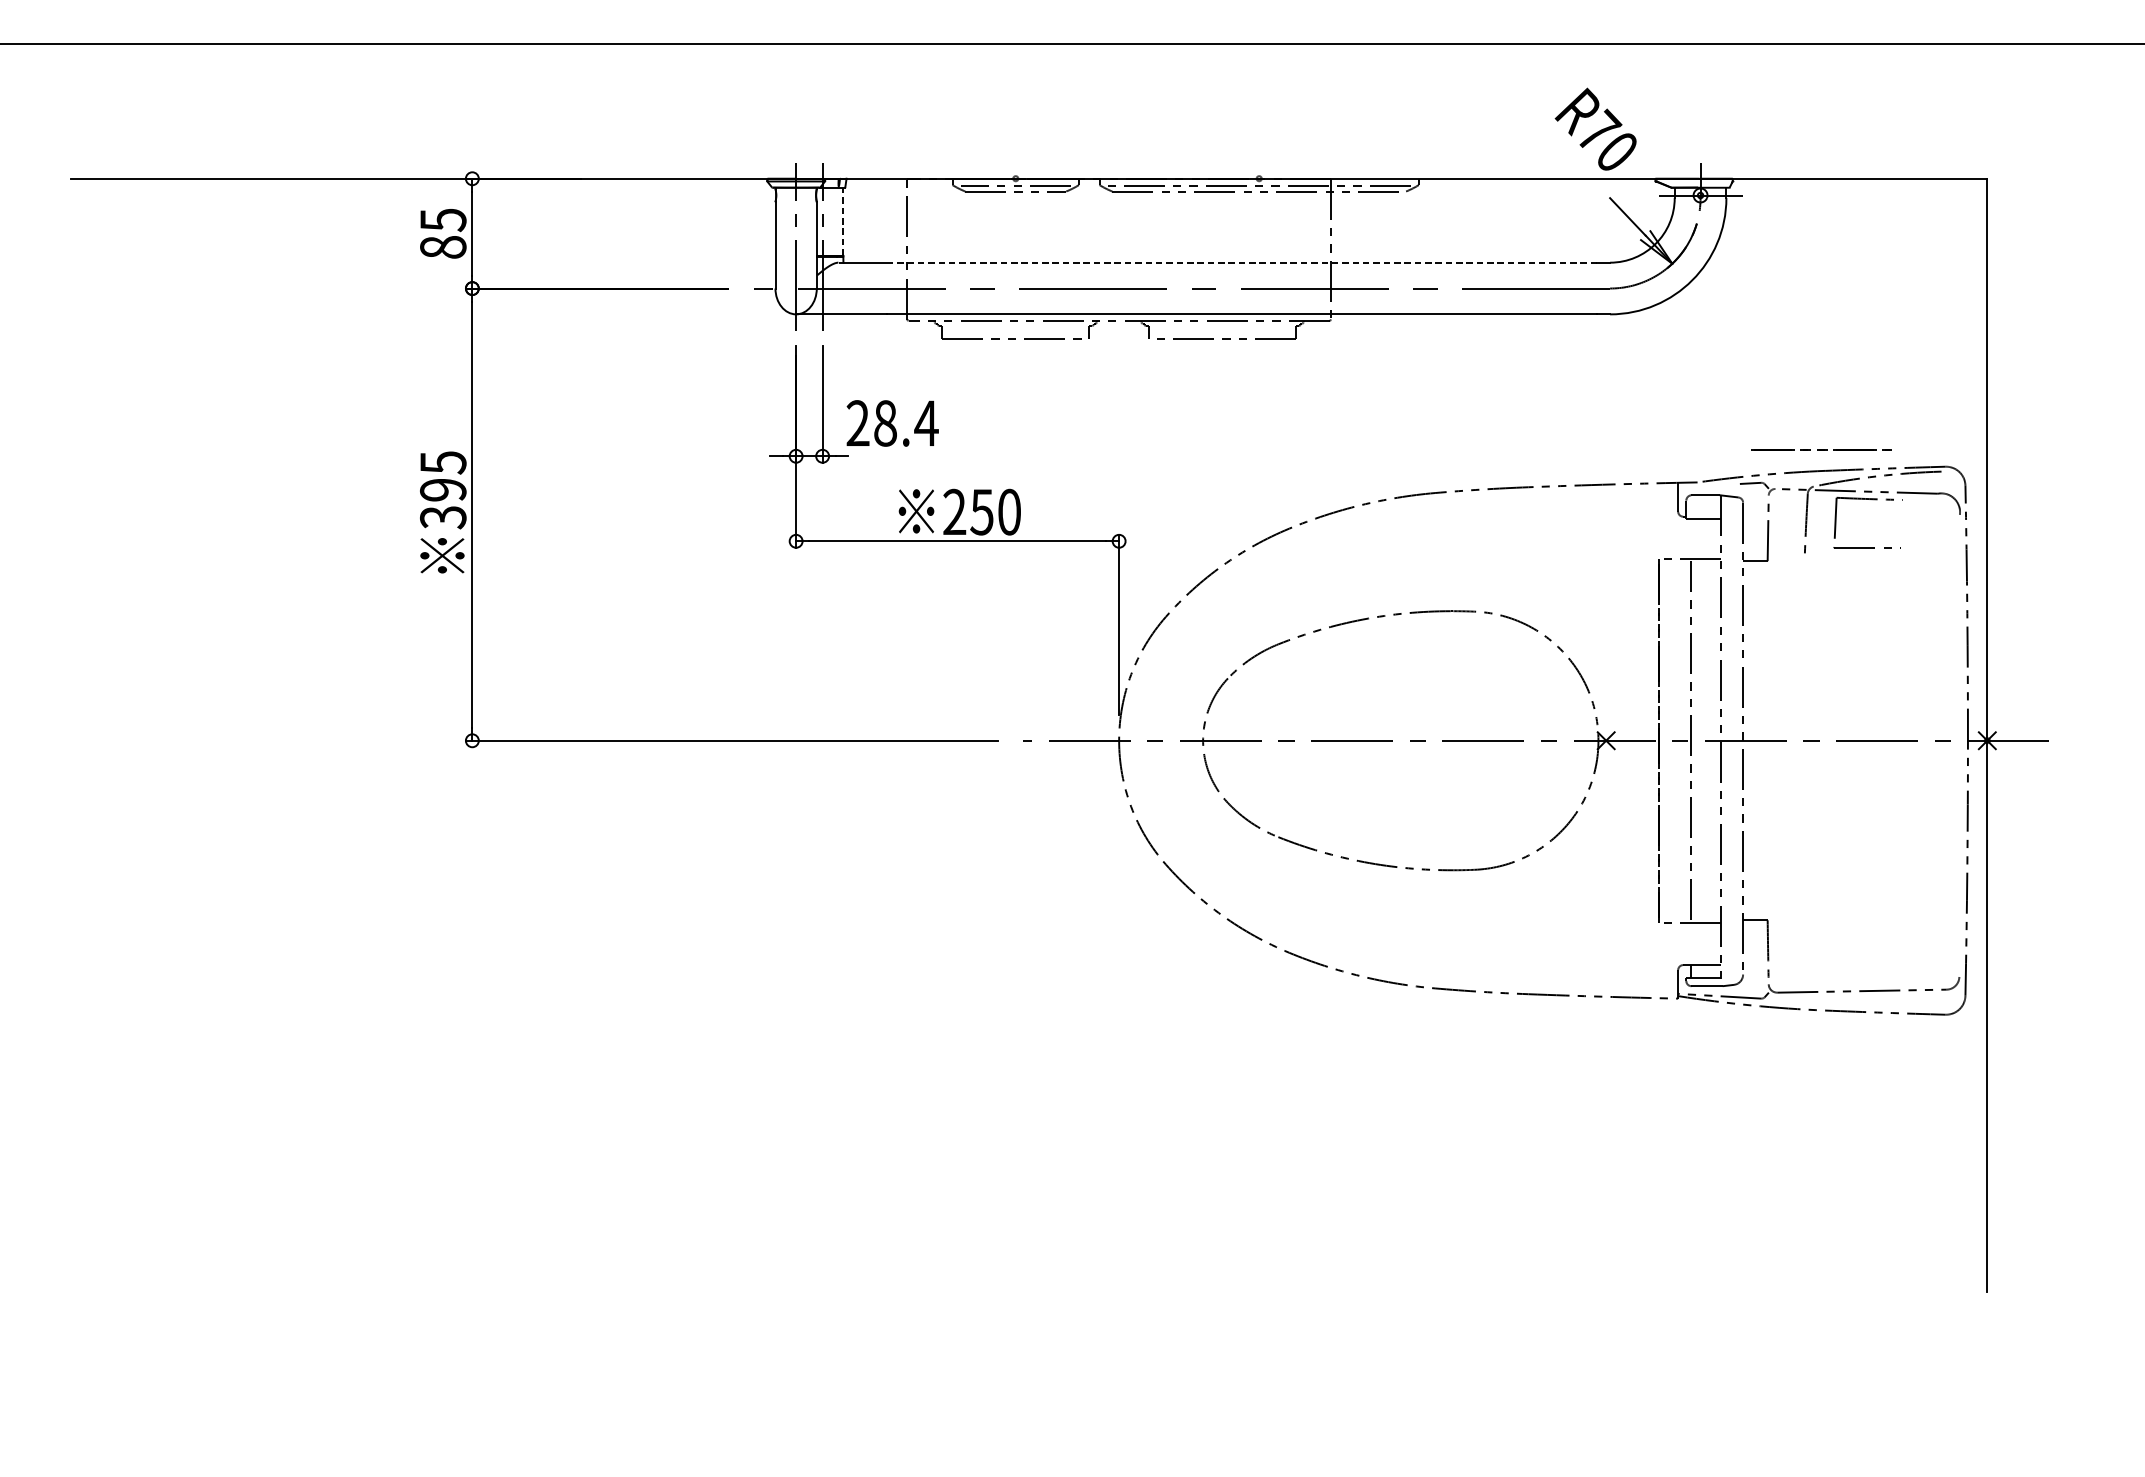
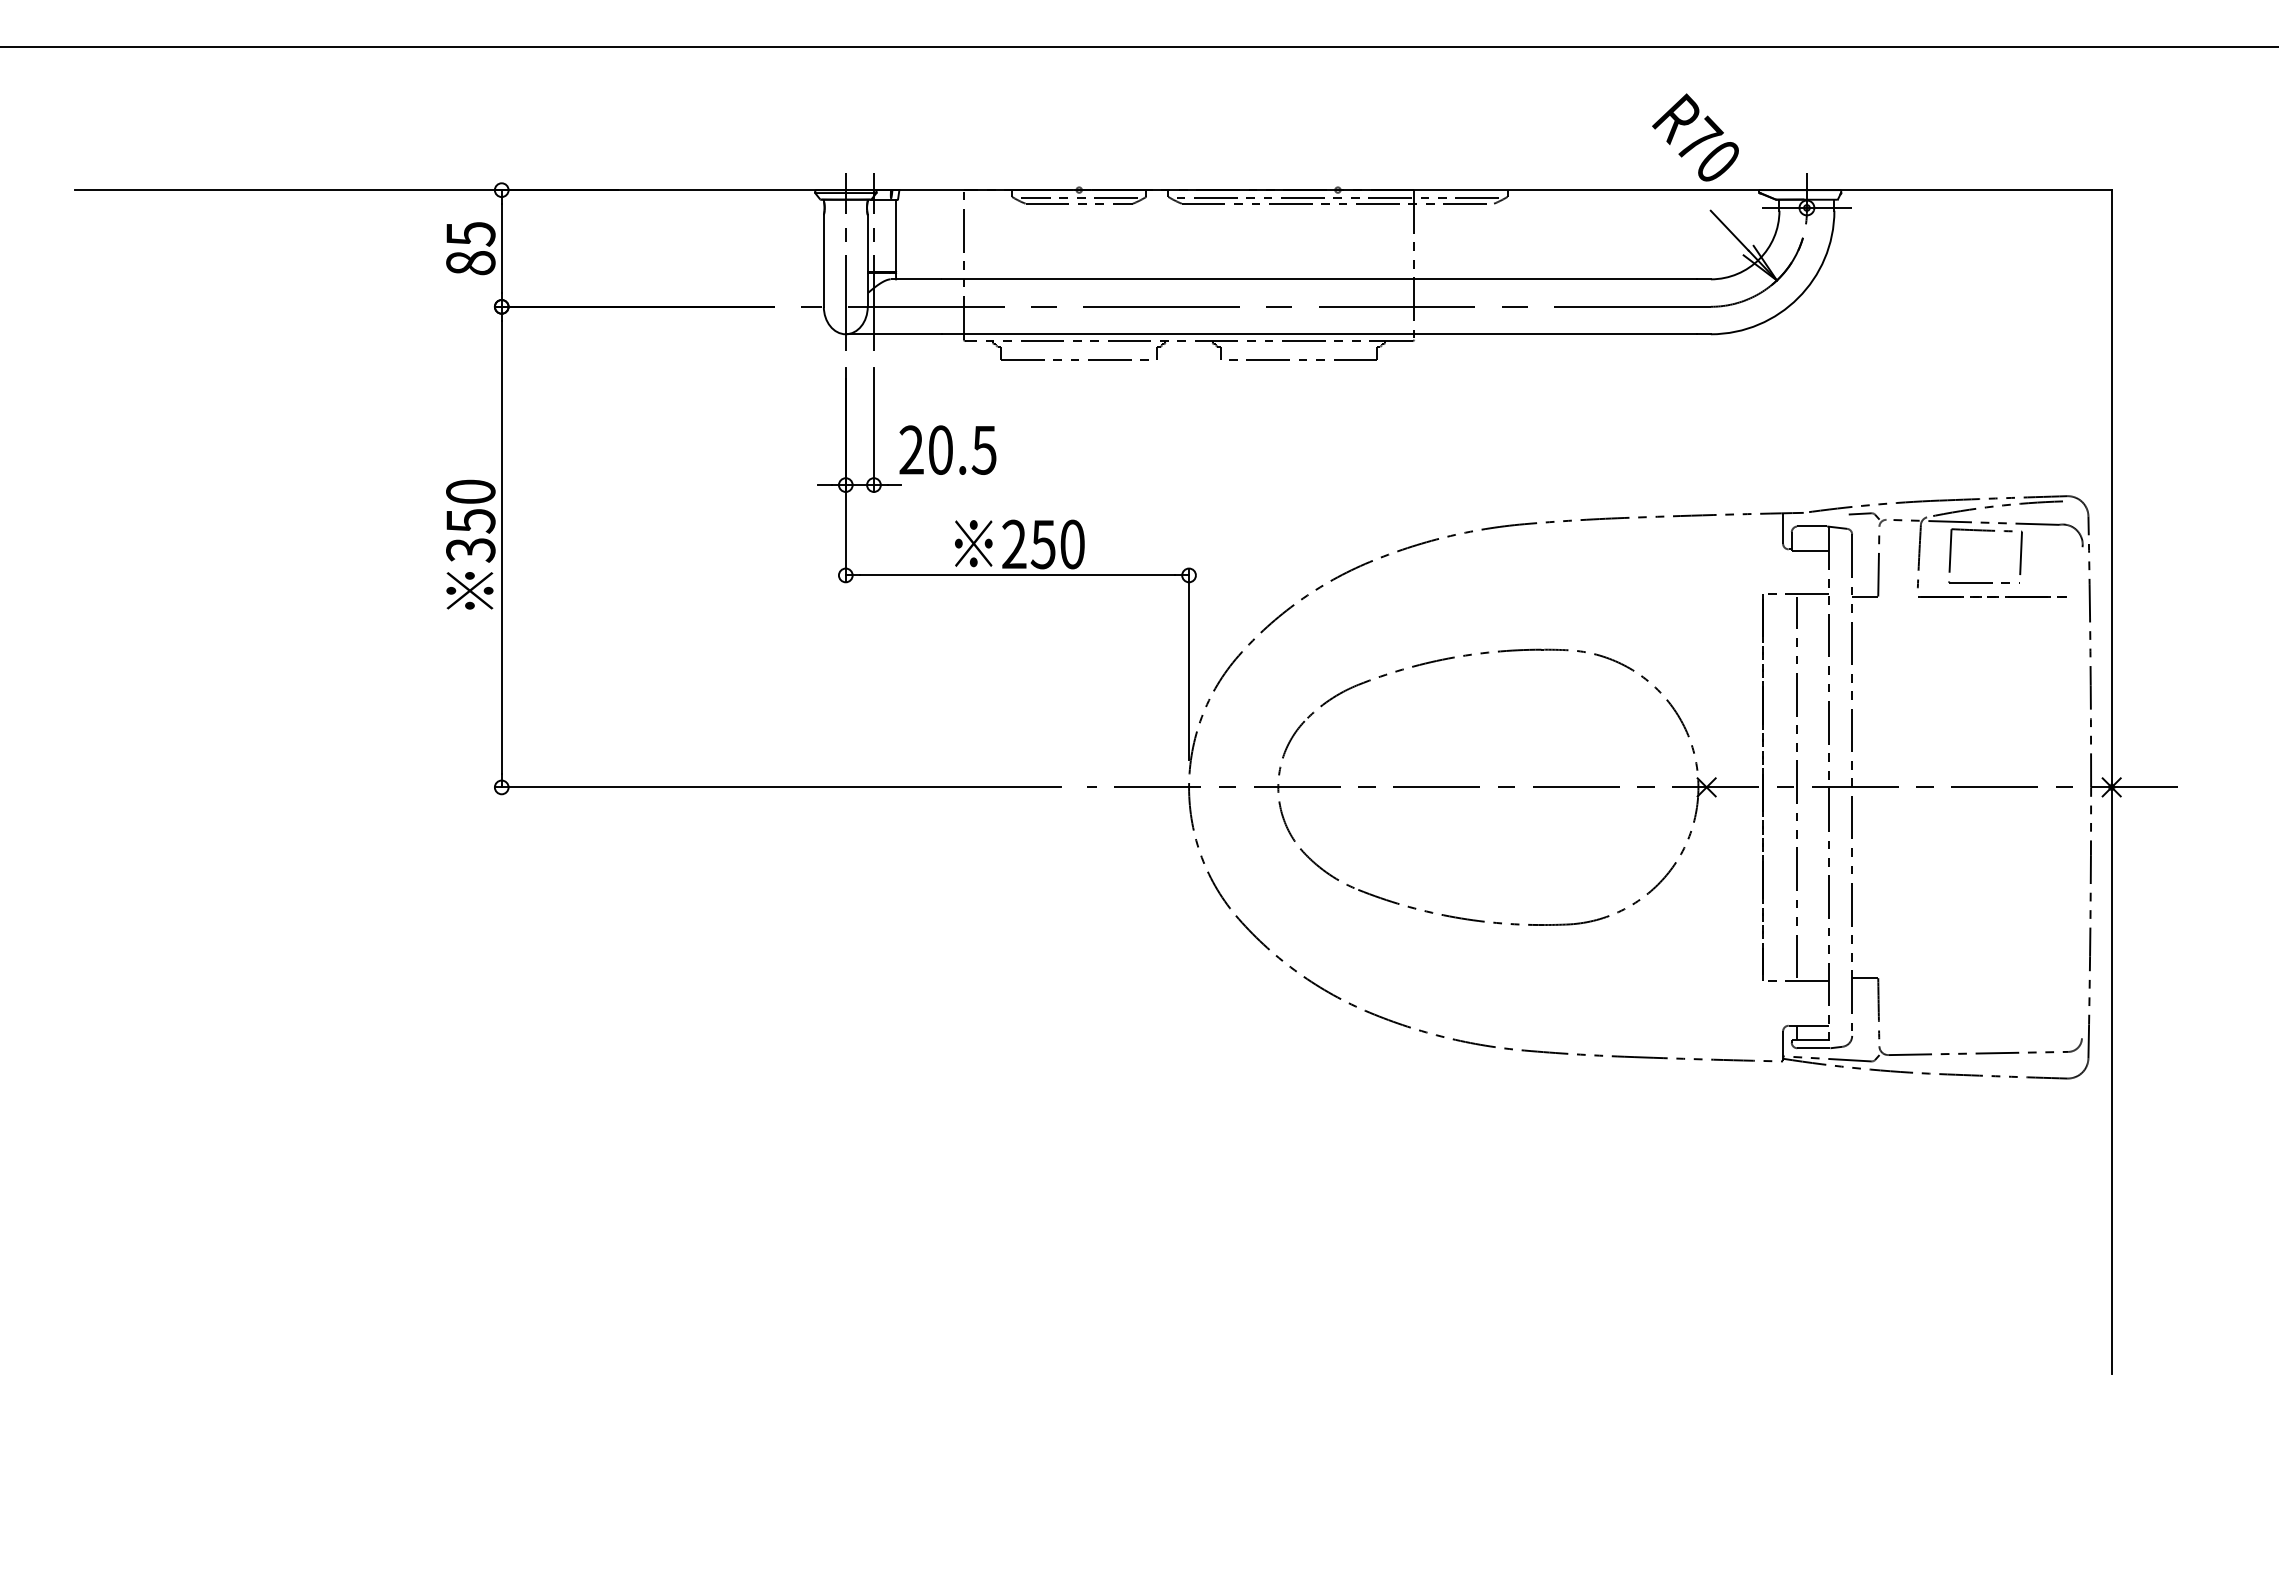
line: (842, 221) -> (895, 235), dashed -> solid
line: (1241, 262) -> (1319, 279), dashed -> solid
text: (905, 422) -> (962, 449), 28.4 -> 20.5
line: (1821, 450) -> (1992, 596), moved
text: (442, 476) -> (470, 506), 395 -> 350
line: (1901, 523) -> (2020, 556), added

